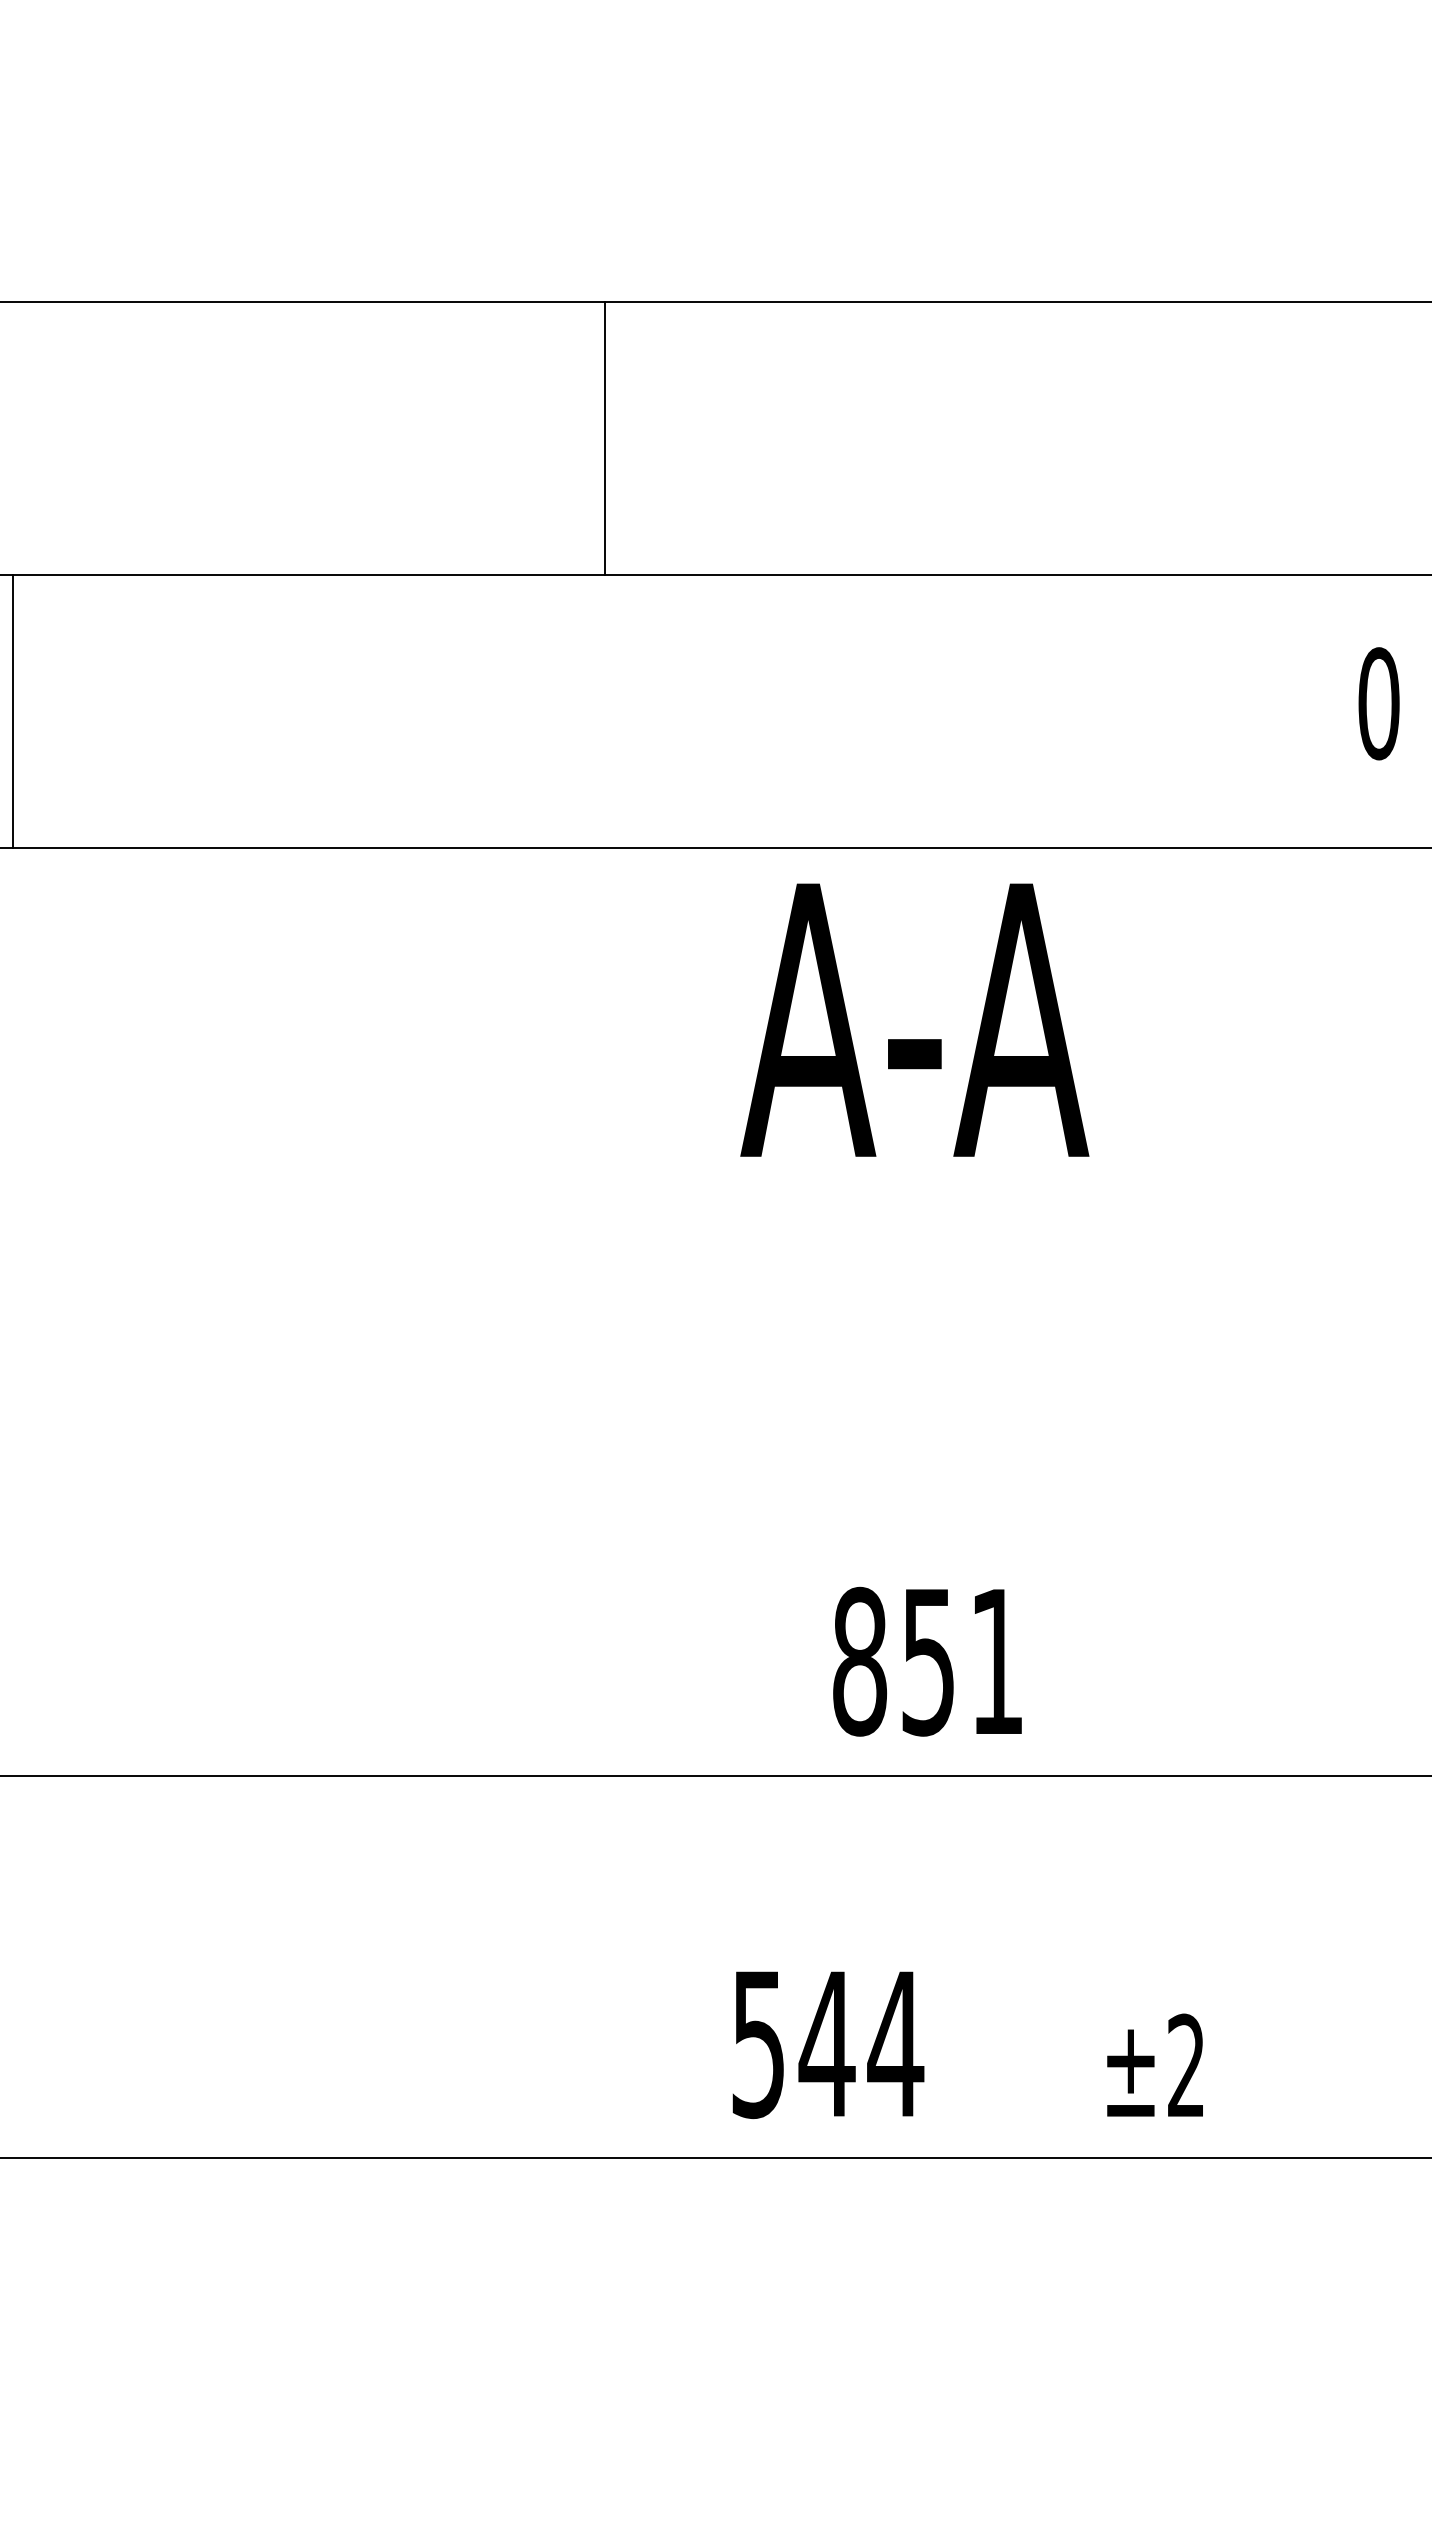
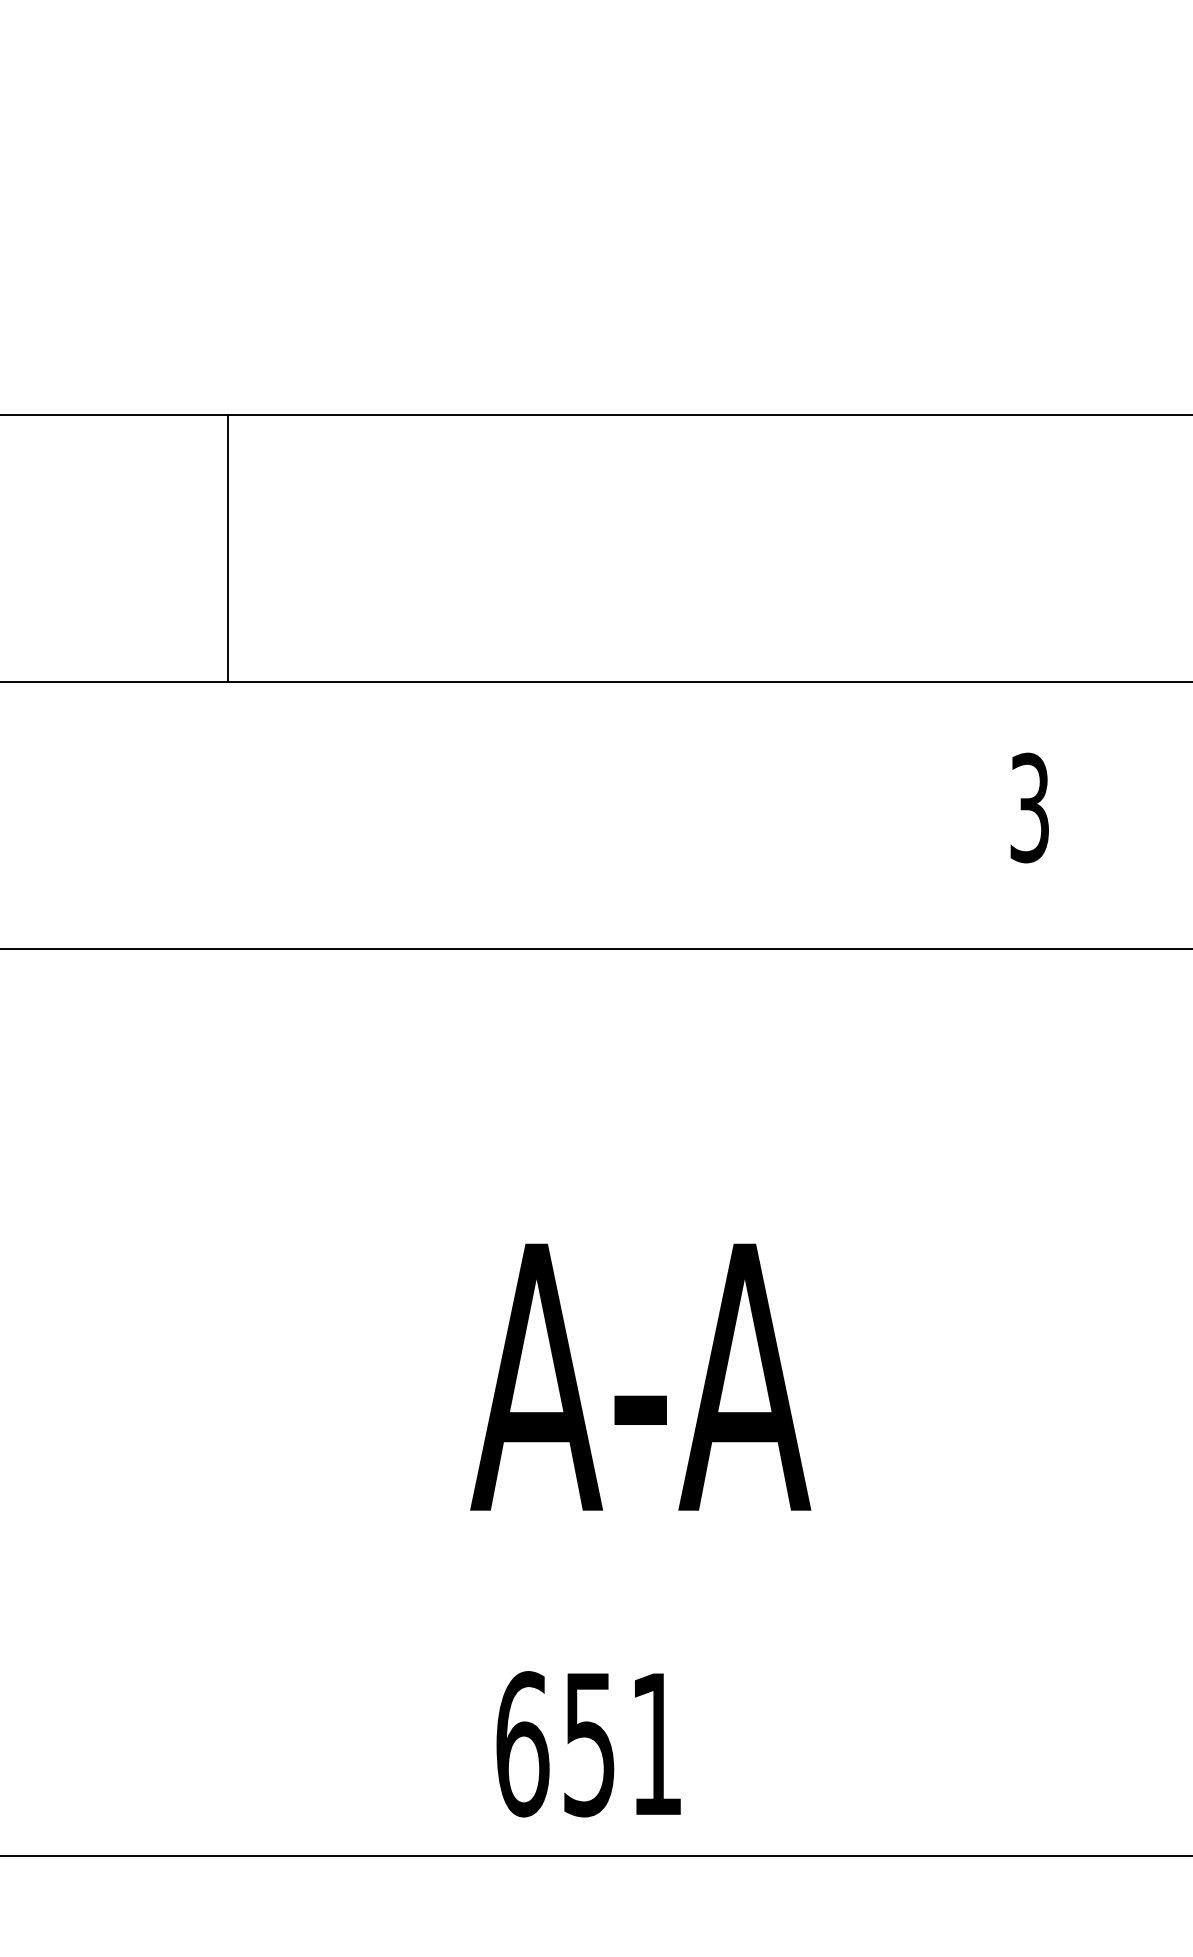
line: (604, 437) -> (227, 547), moved
text: (1378, 703) -> (1029, 807), 0 -> 3
text: (914, 1019) -> (640, 1376), moved
text: (860, 1661) -> (523, 1743), 851 -> 651

